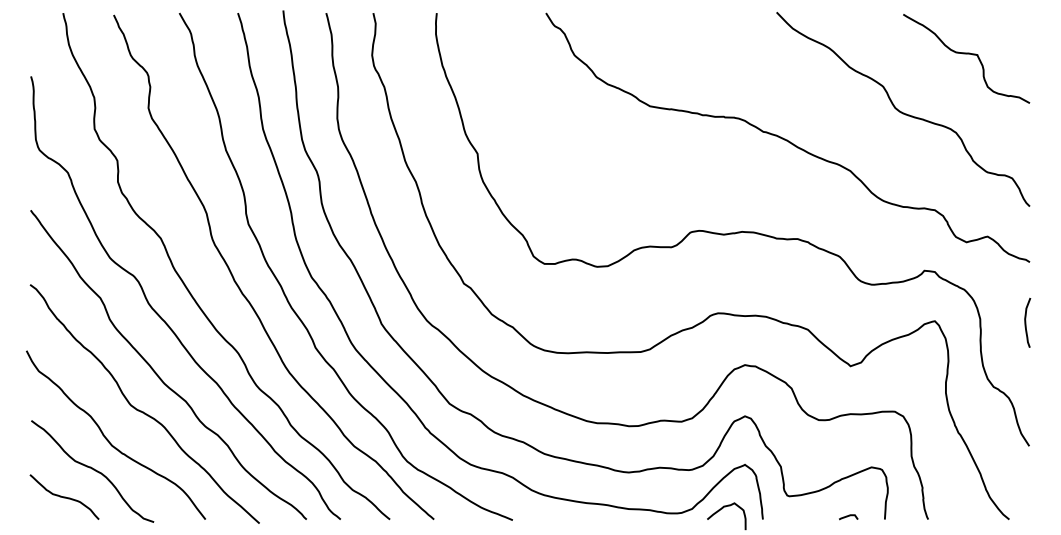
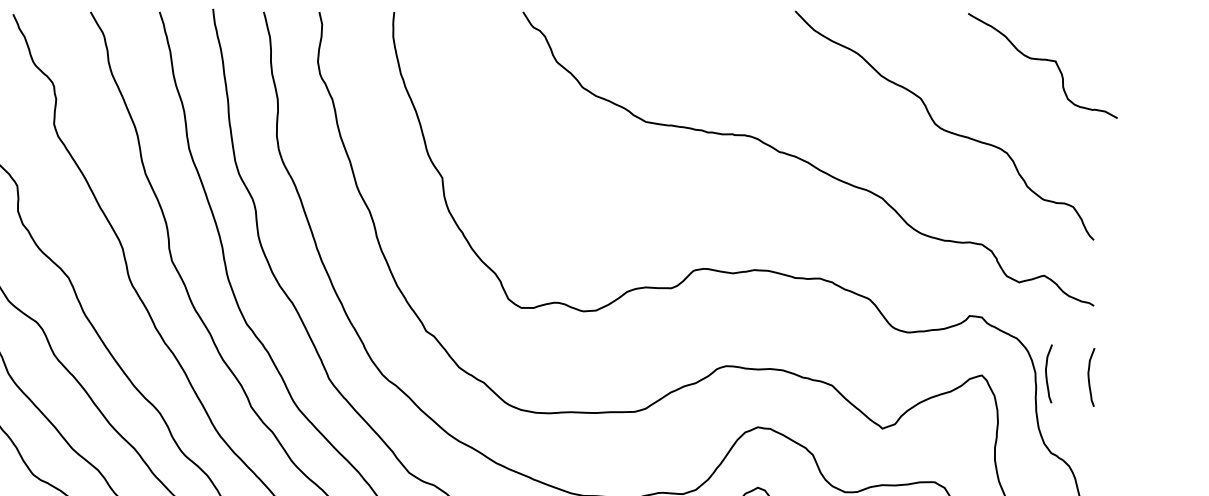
curve: (966, 54) -> (1042, 60), moved
curve: (990, 319) -> (1047, 373), added

